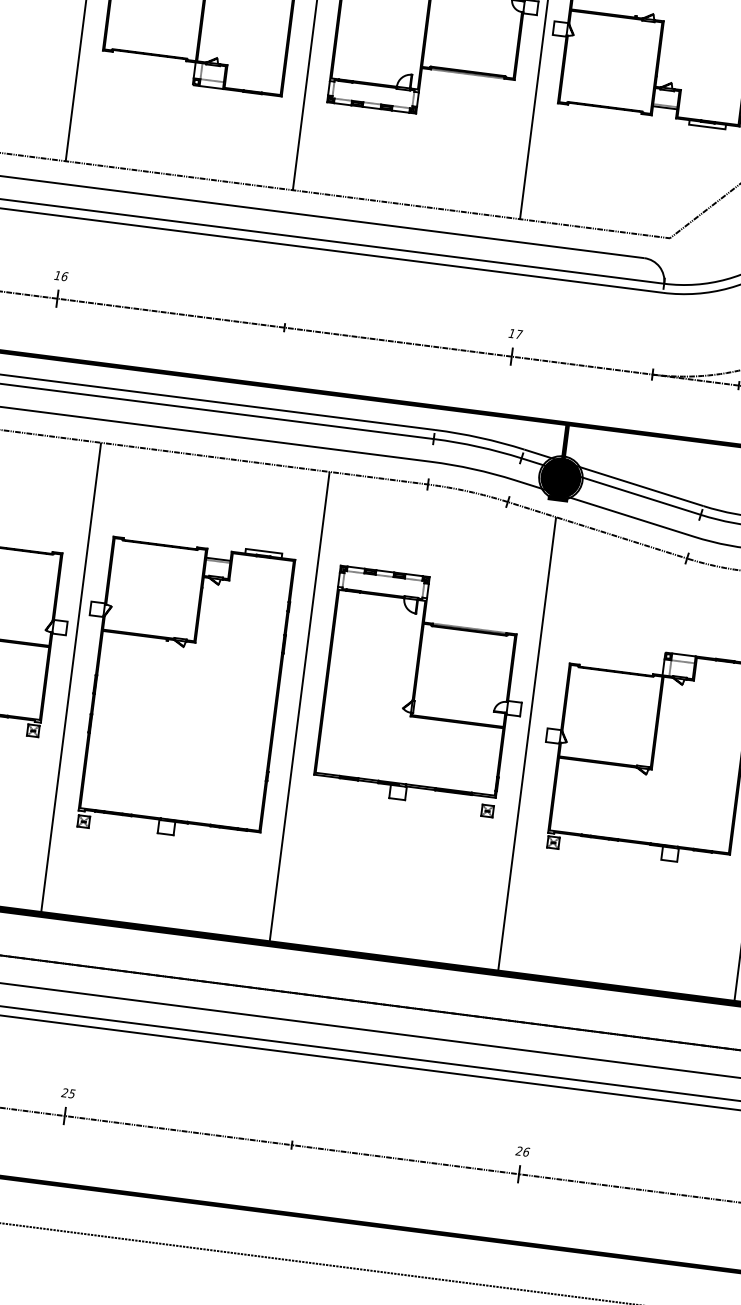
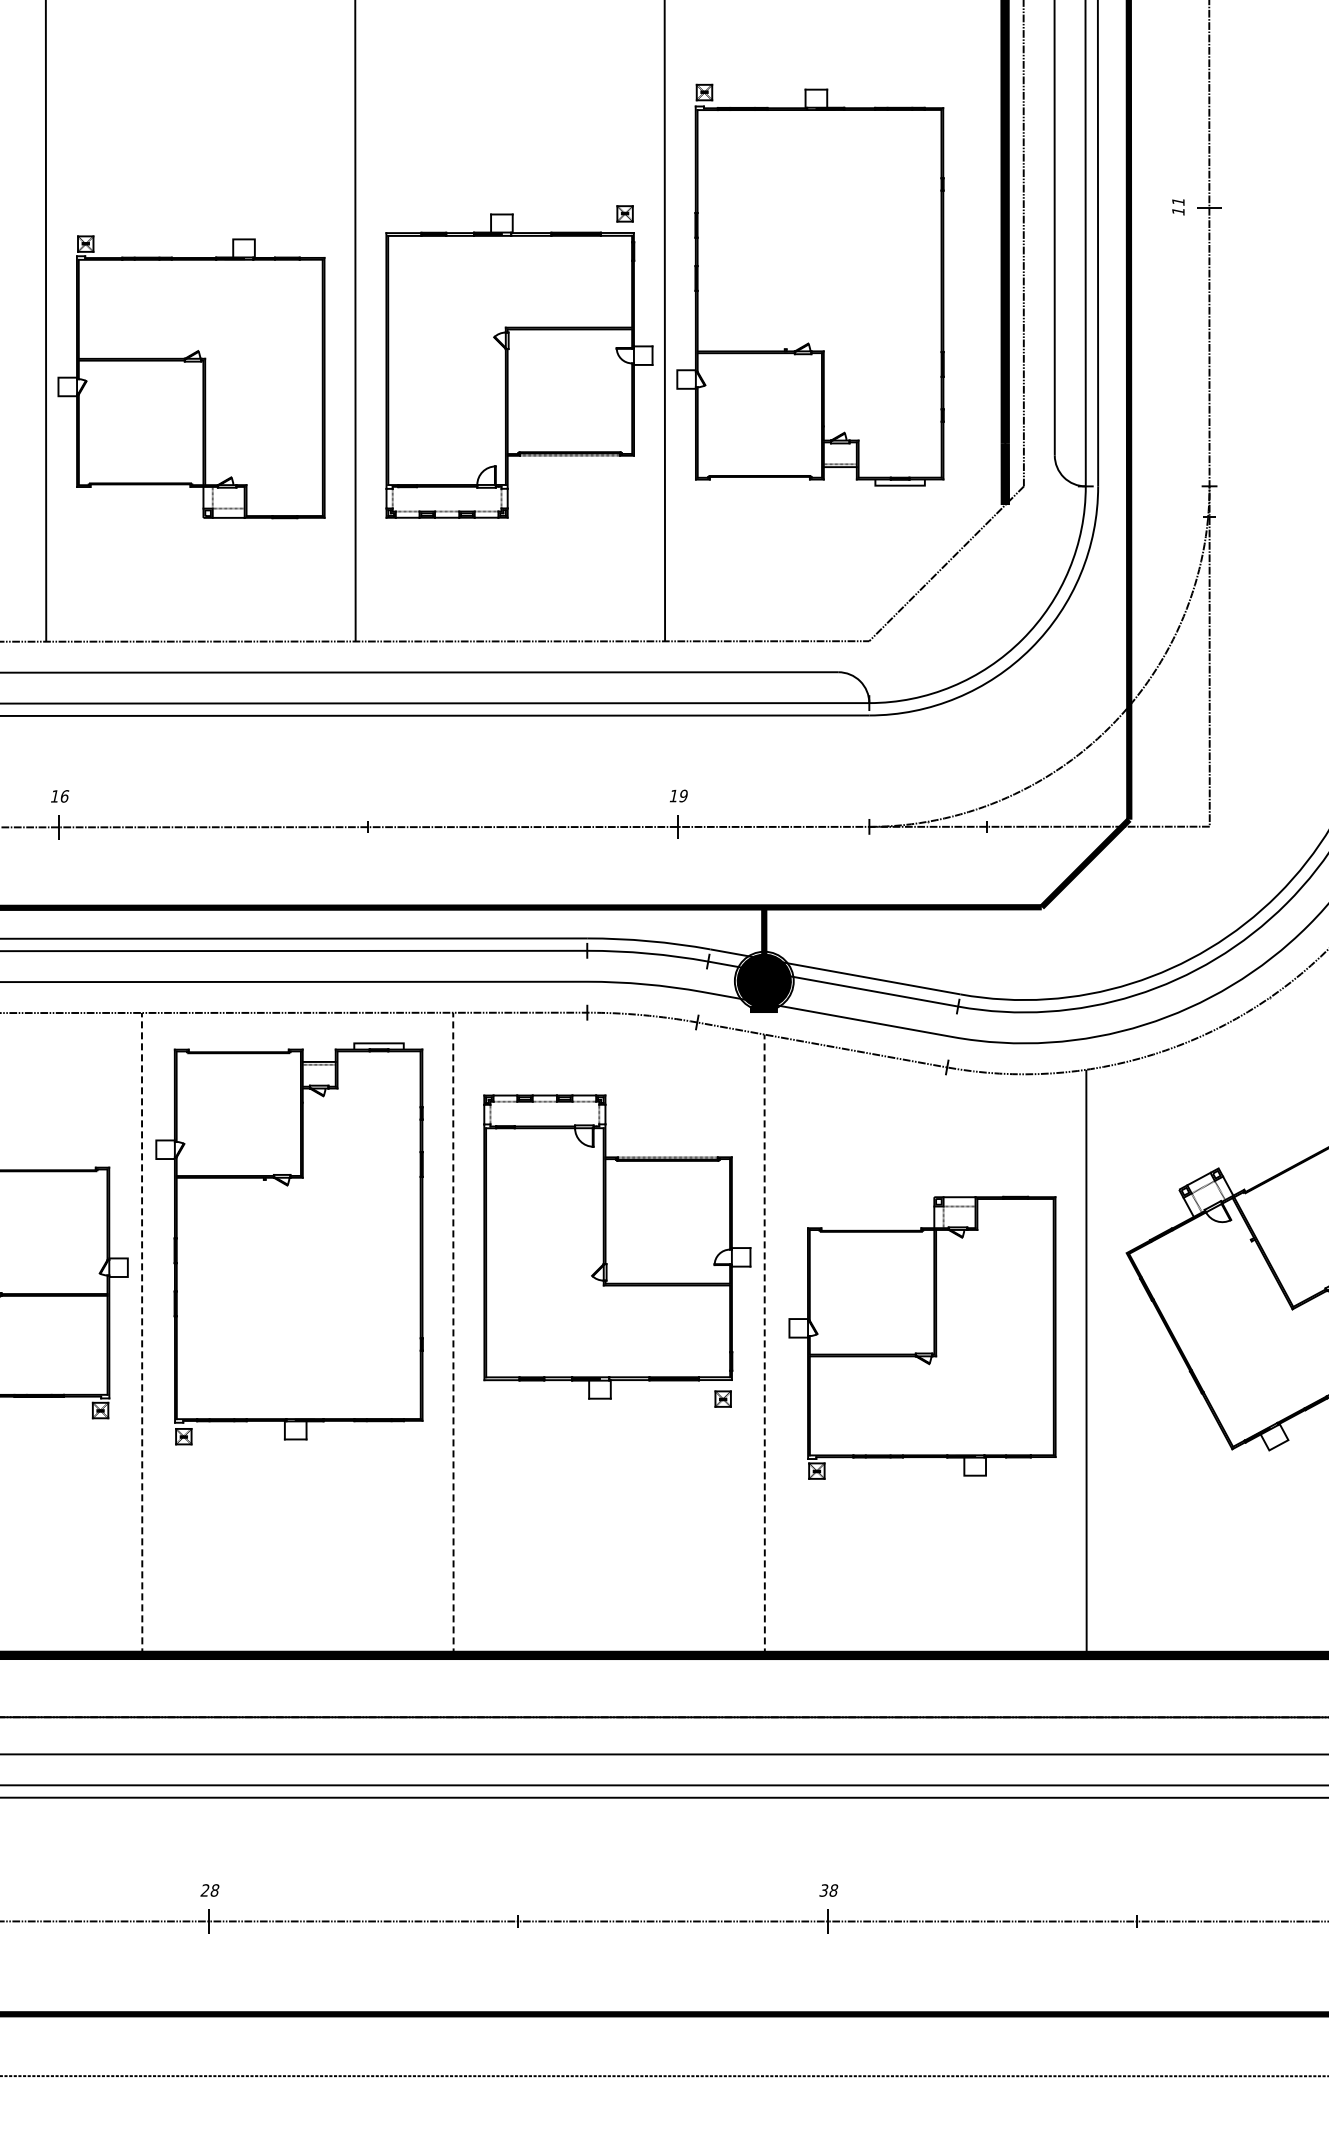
text: (519, 334) -> (683, 795), 17 -> 19
line: (71, 678) -> (142, 1333), solid -> dashed
part: (179, 689) -> (289, 1243), moved
part: (423, 692) -> (617, 1250), moved
line: (299, 707) -> (453, 1333), solid -> dashed
line: (526, 744) -> (764, 1344), solid -> dashed
text: (71, 1093) -> (214, 1890), 25 -> 28
text: (522, 1151) -> (828, 1890), 26 -> 38

